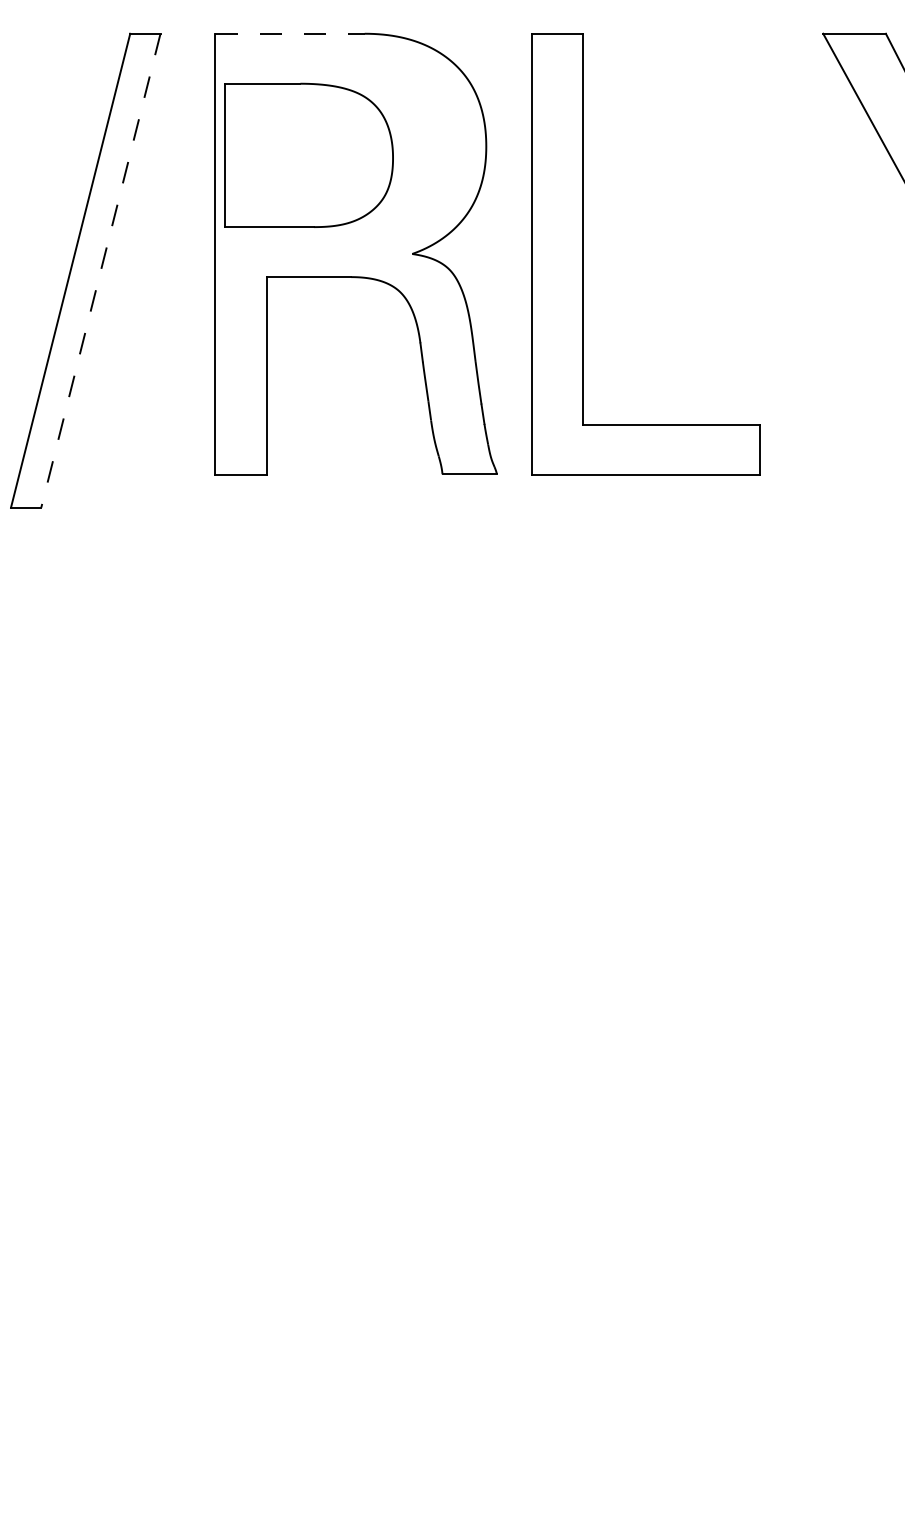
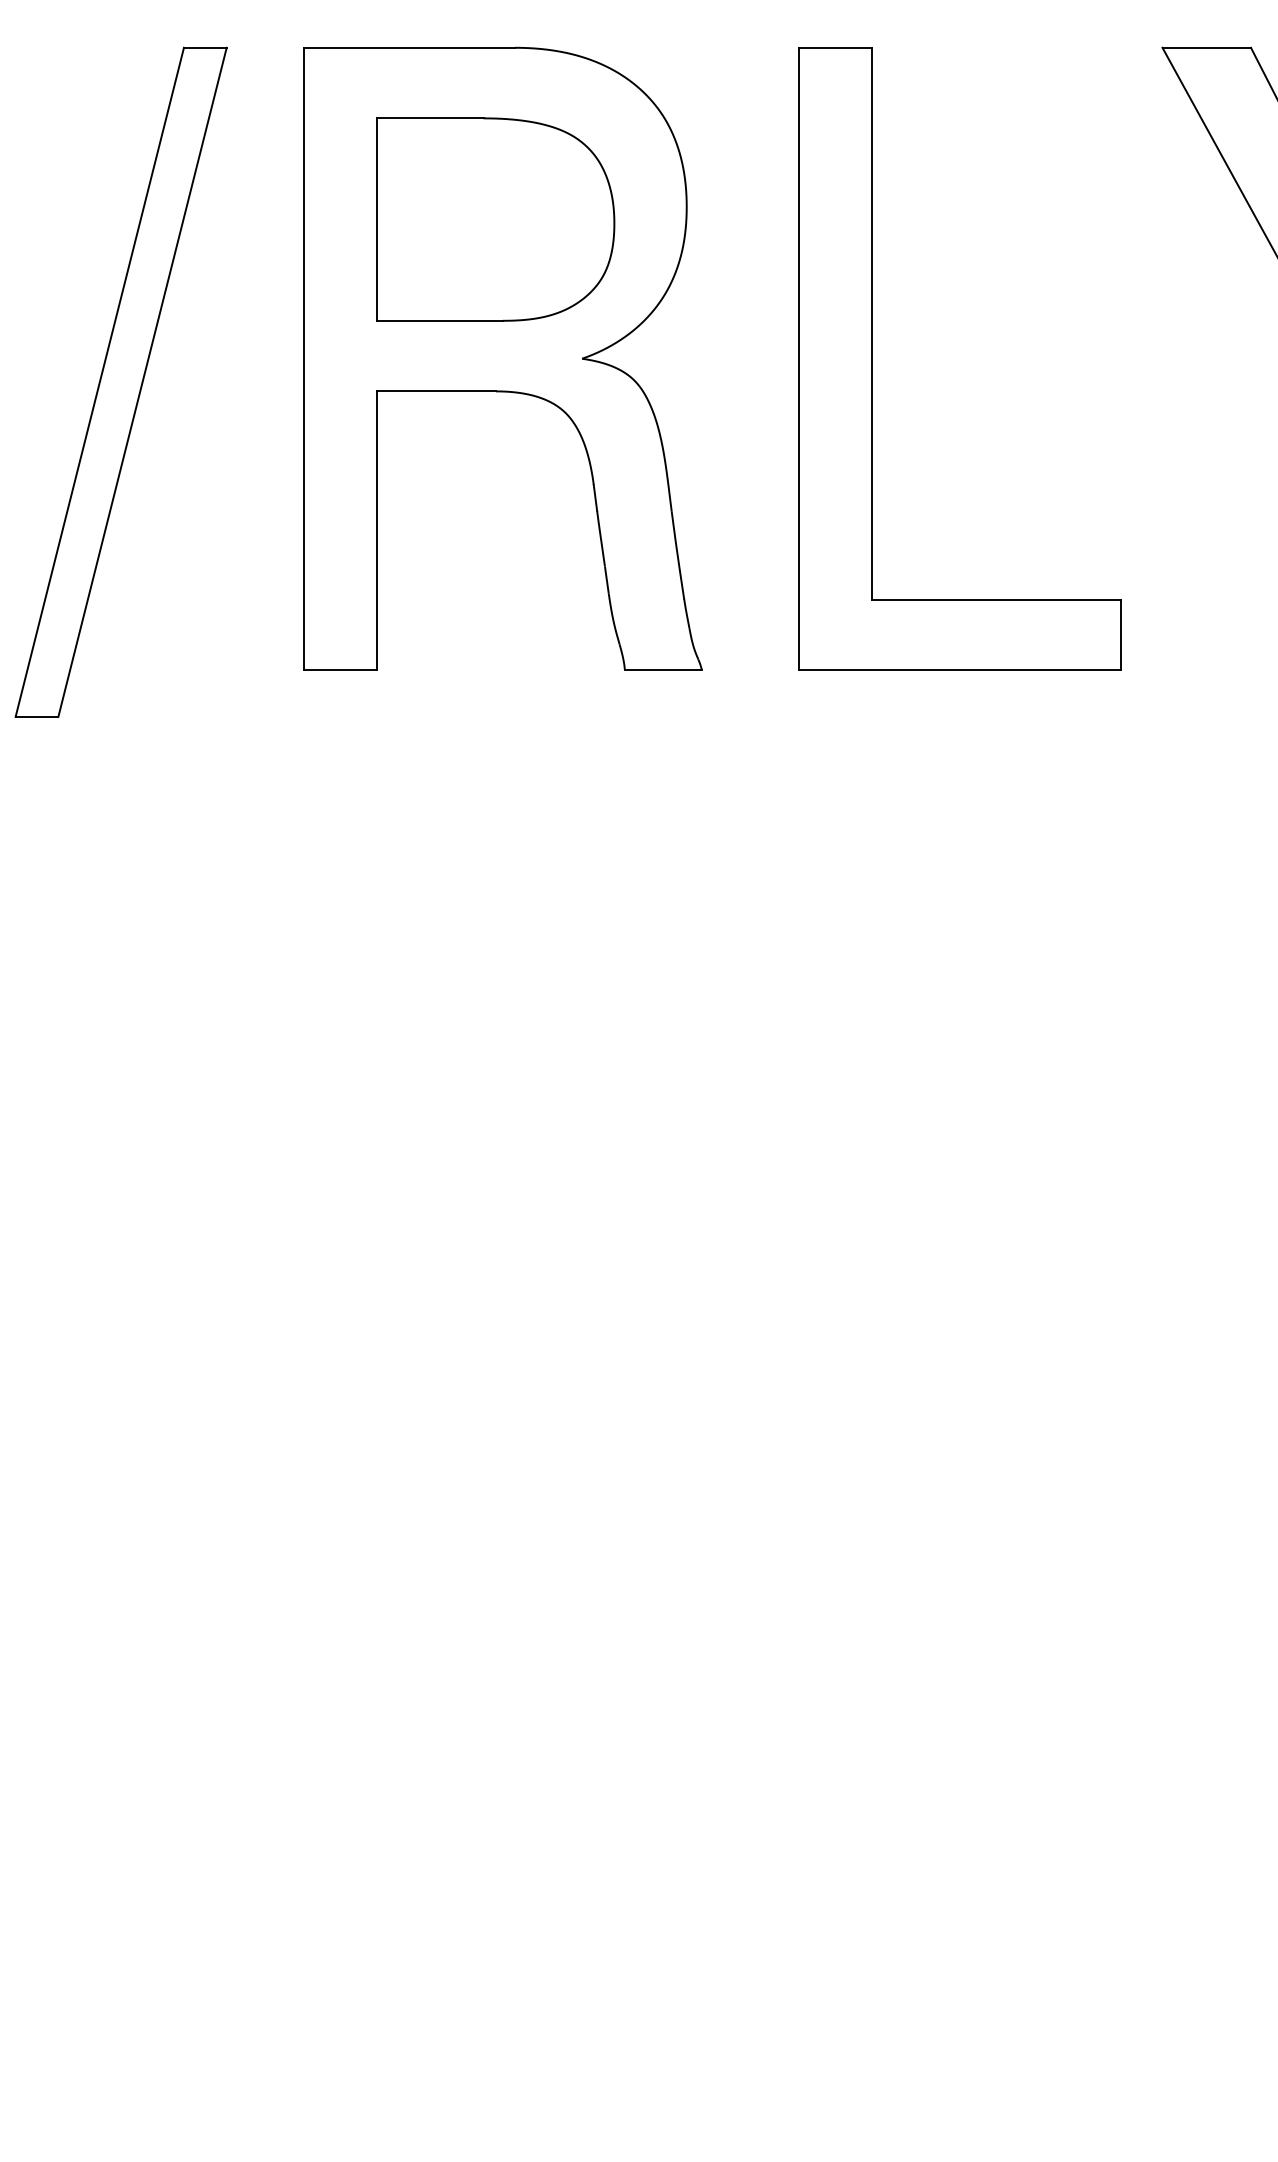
line: (290, 33) -> (410, 47), dashed -> solid
part: (308, 154) -> (494, 218), moved
part: (583, 254) -> (871, 359), moved
line: (100, 271) -> (141, 383), dashed -> solid

